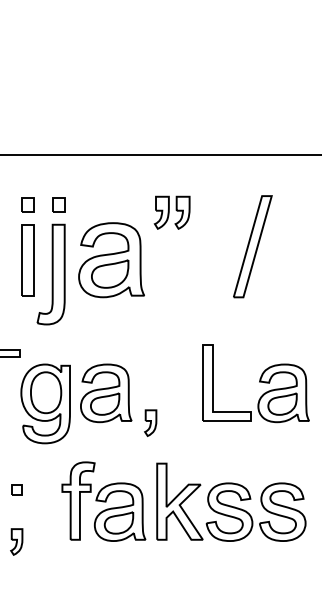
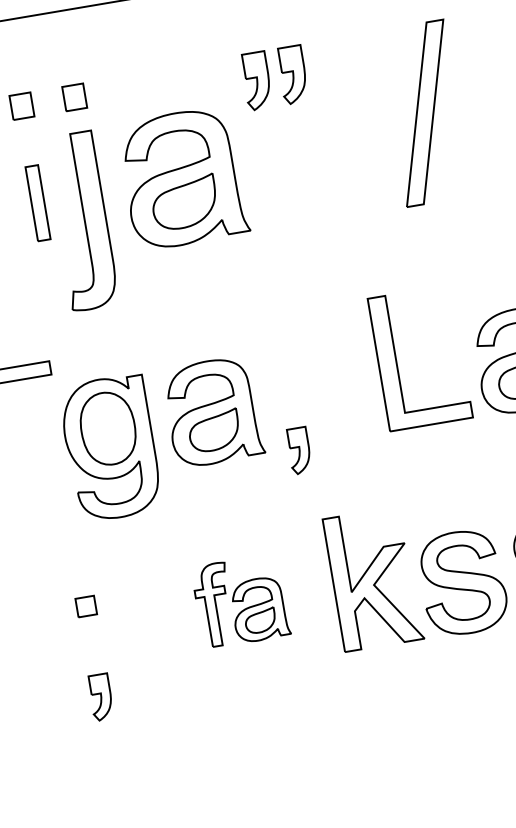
part: (27, 260) -> (36, 203), size x0.6
part: (103, 501) -> (240, 601), size x0.6

